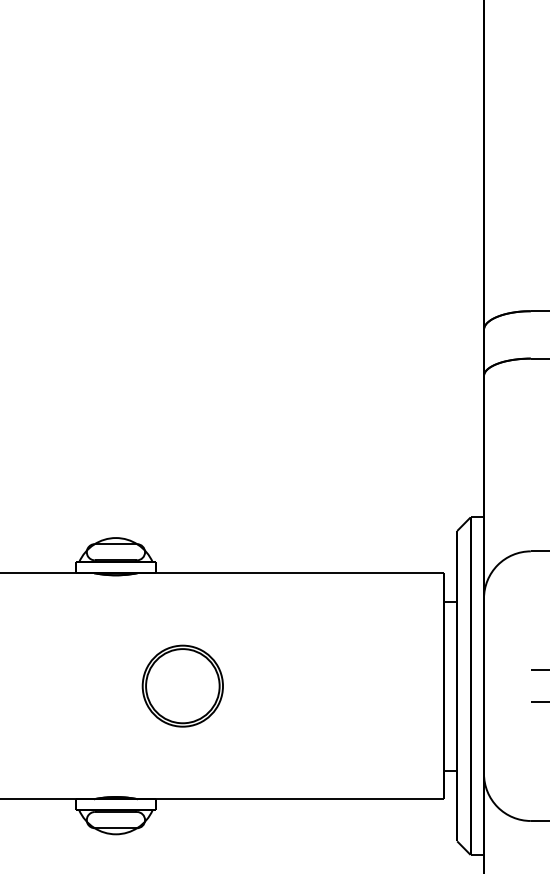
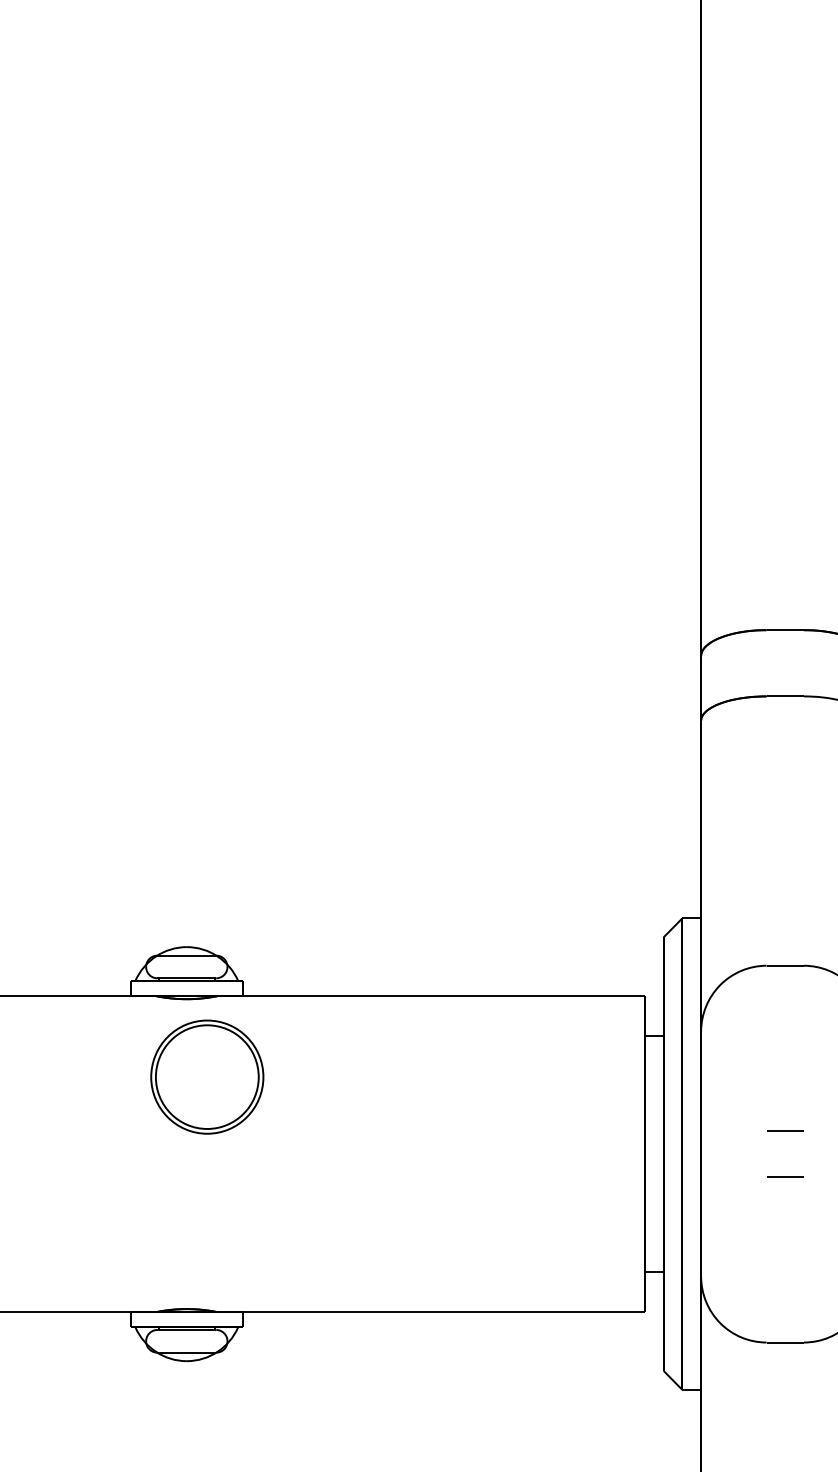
part: (182, 685) -> (207, 1076), moved

